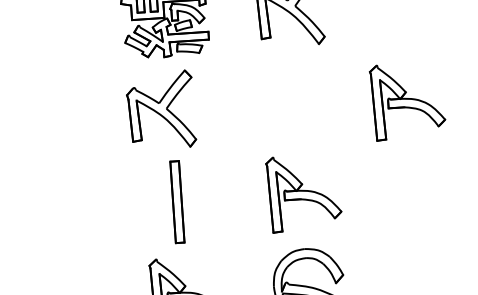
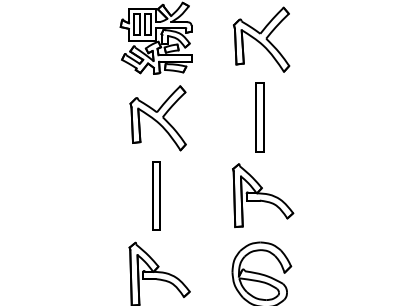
part: (293, 100) -> (259, 117), added
part: (408, 100) -> (355, 124), removed
part: (160, 110) -> (157, 118), moved

